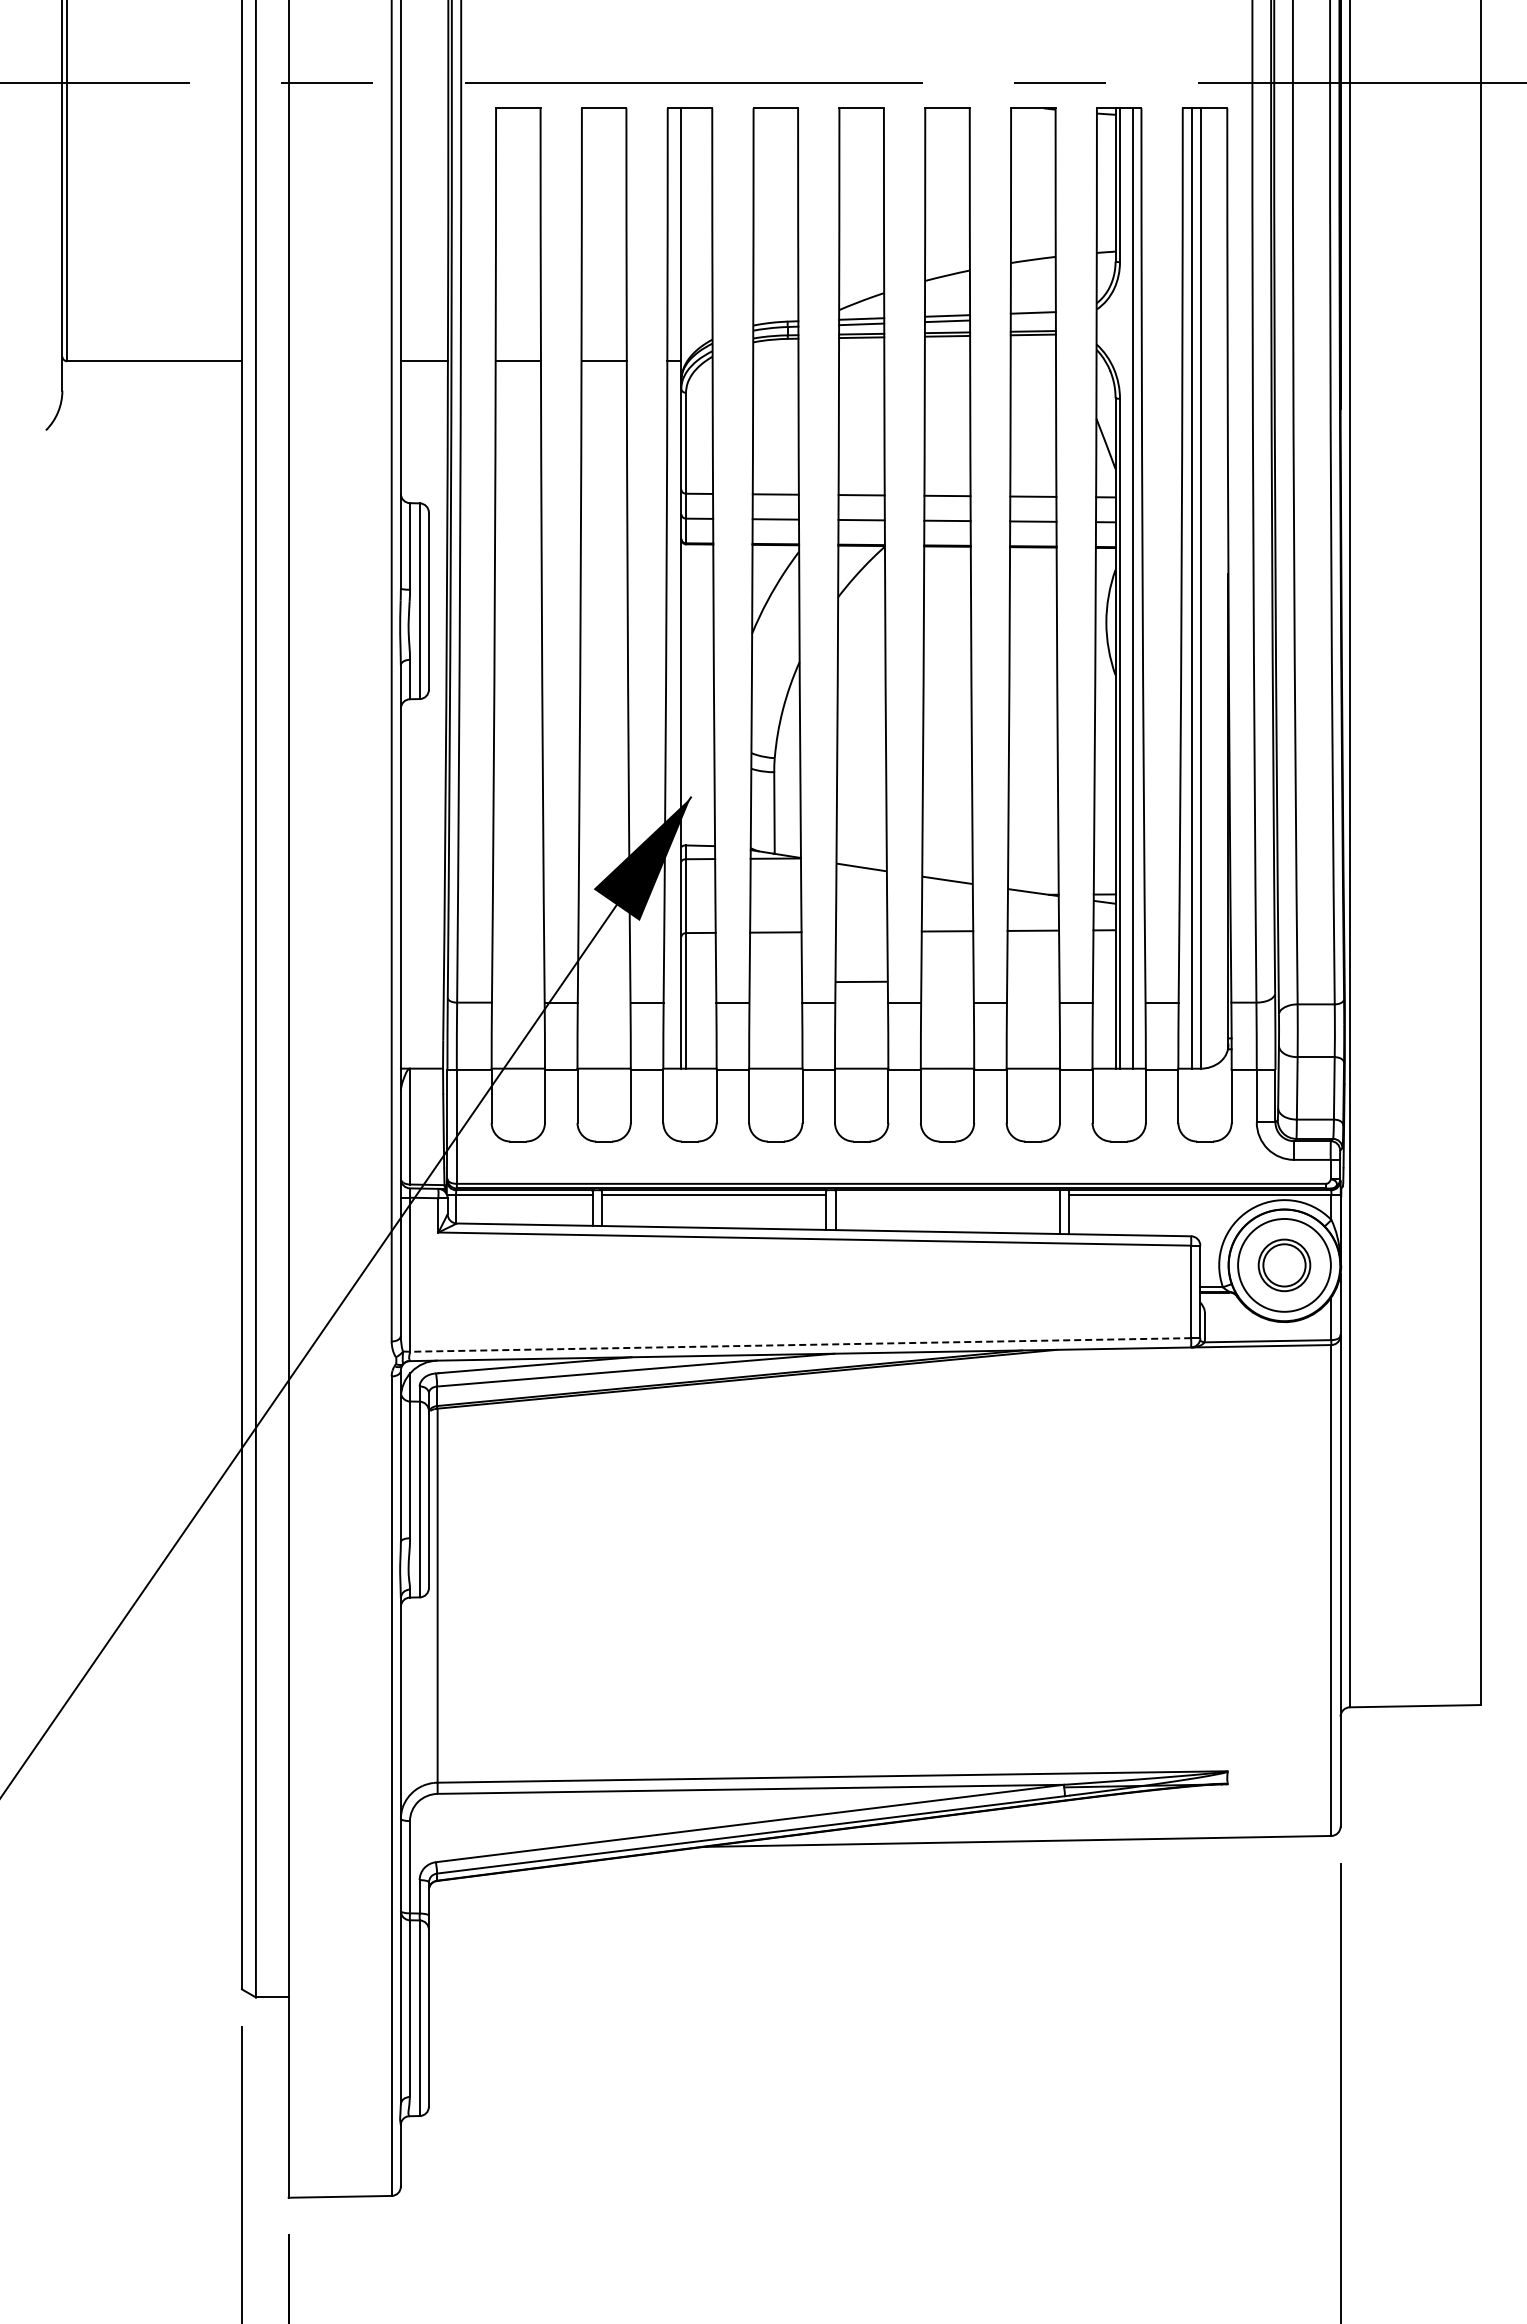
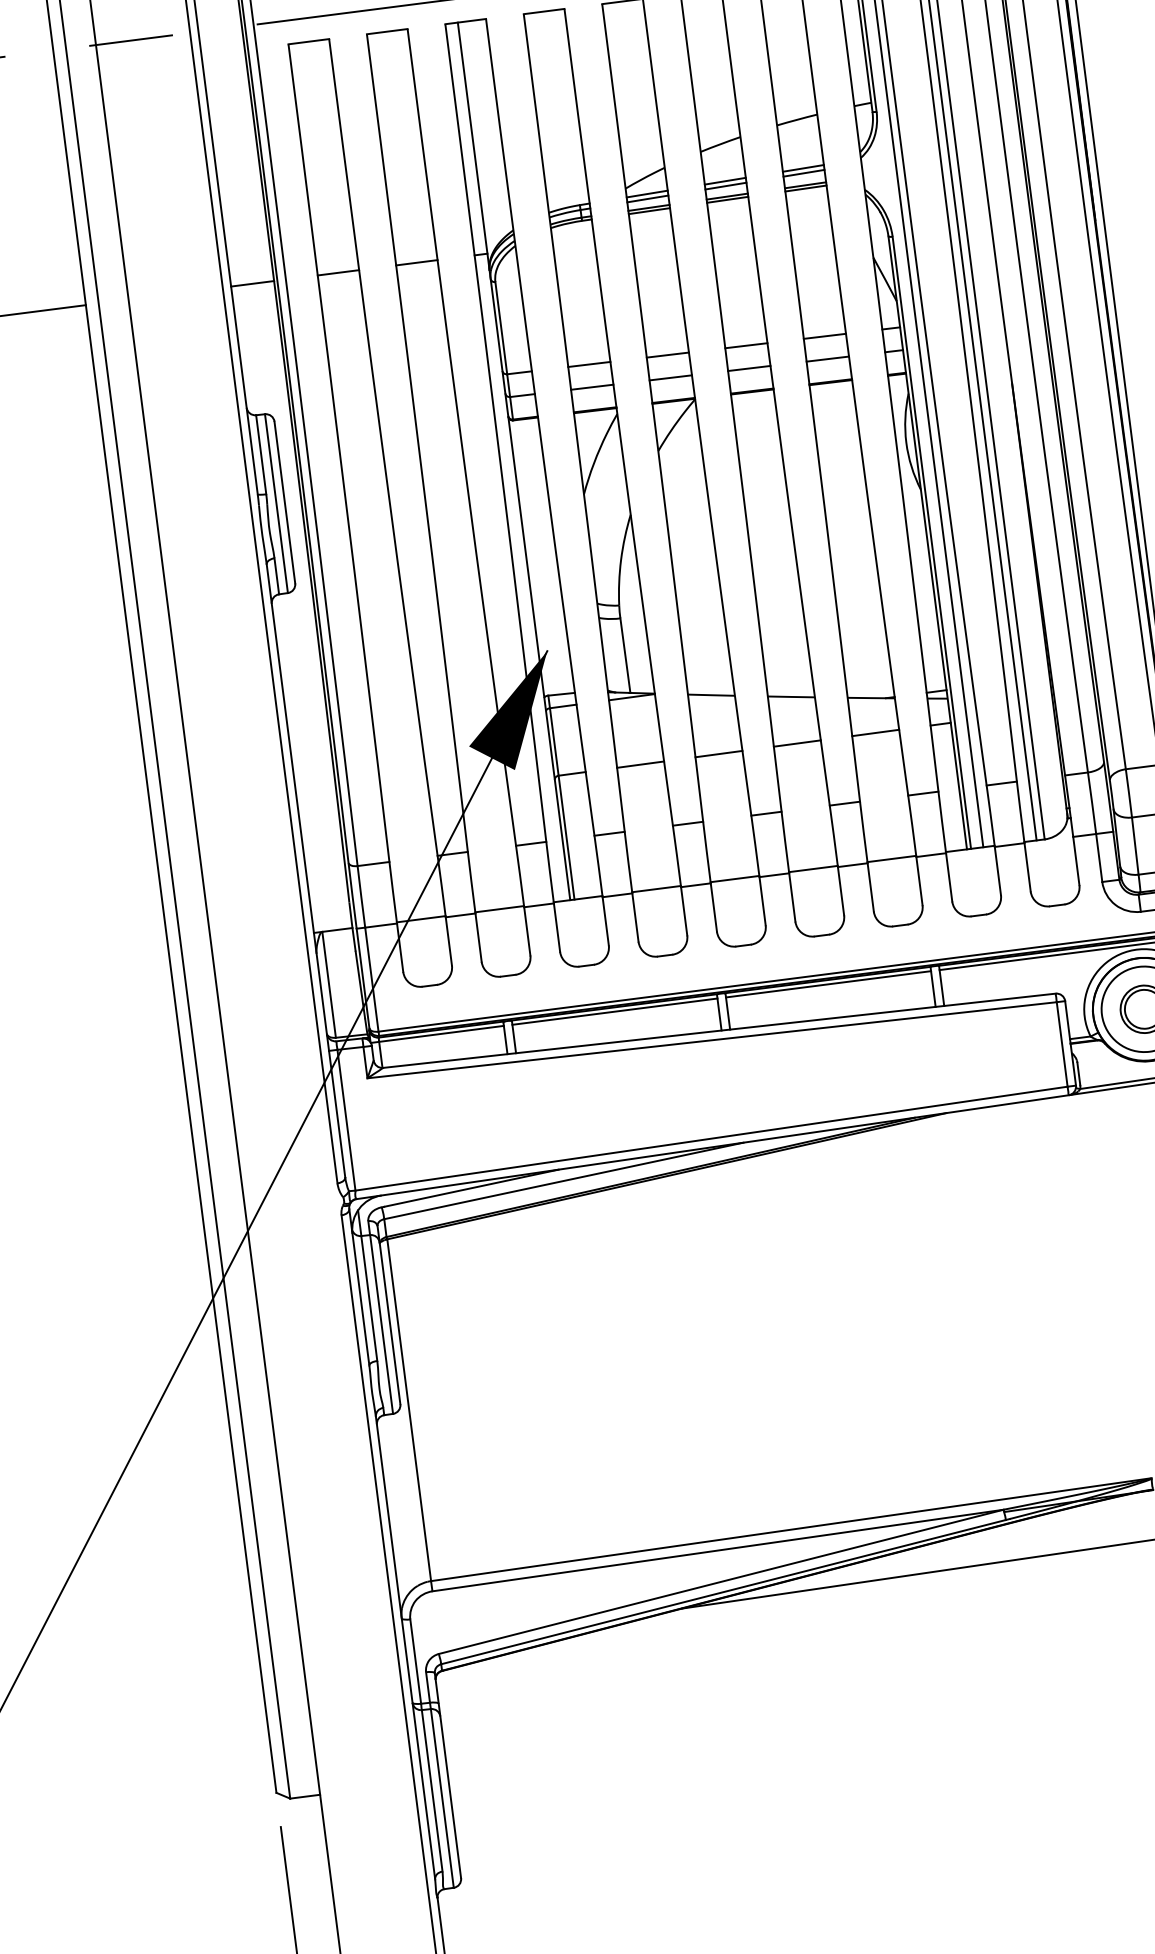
line: (1032, 318) -> (803, 173), added
line: (861, 981) -> (718, 753), moved
line: (947, 1194) -> (828, 983), added
line: (800, 1344) -> (711, 1138), dashed -> solid

